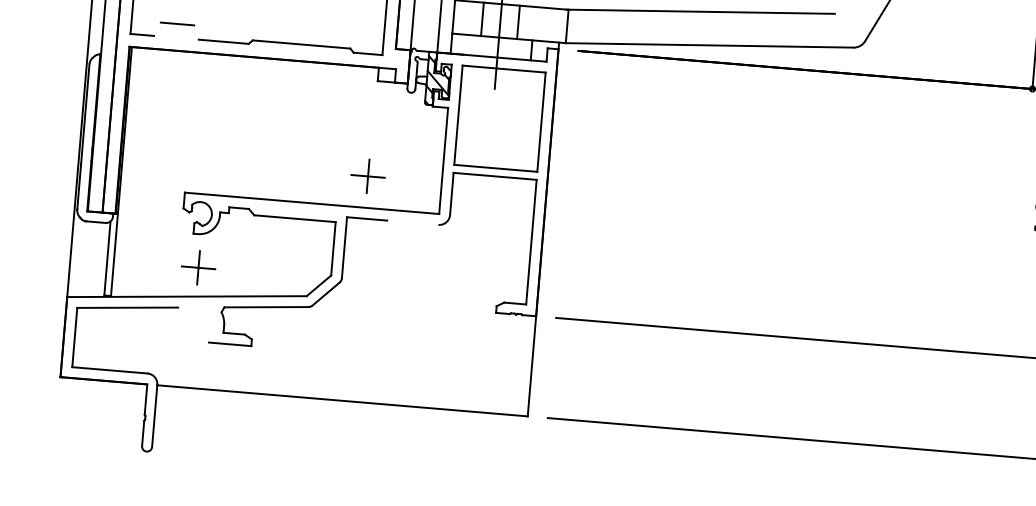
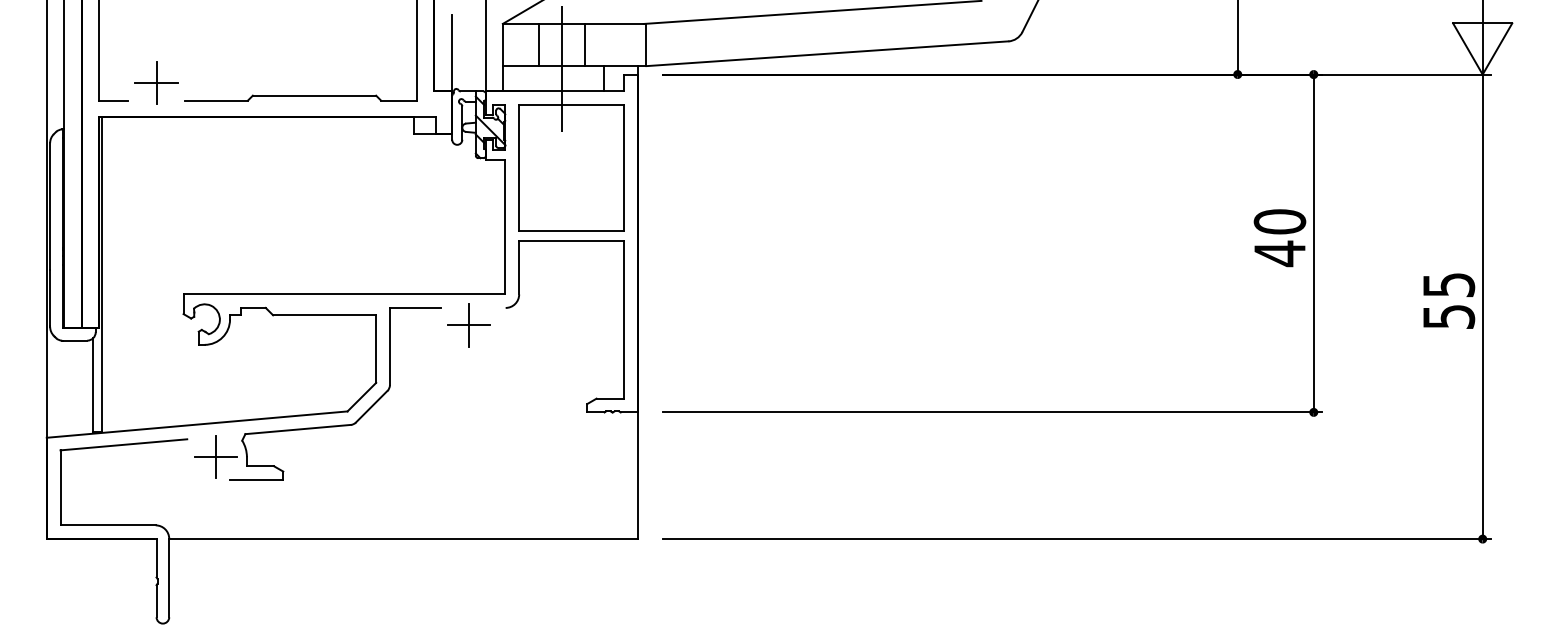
line: (177, 23) -> (156, 82), added
part: (367, 176) -> (468, 325), moved
part: (198, 267) -> (215, 456), moved

